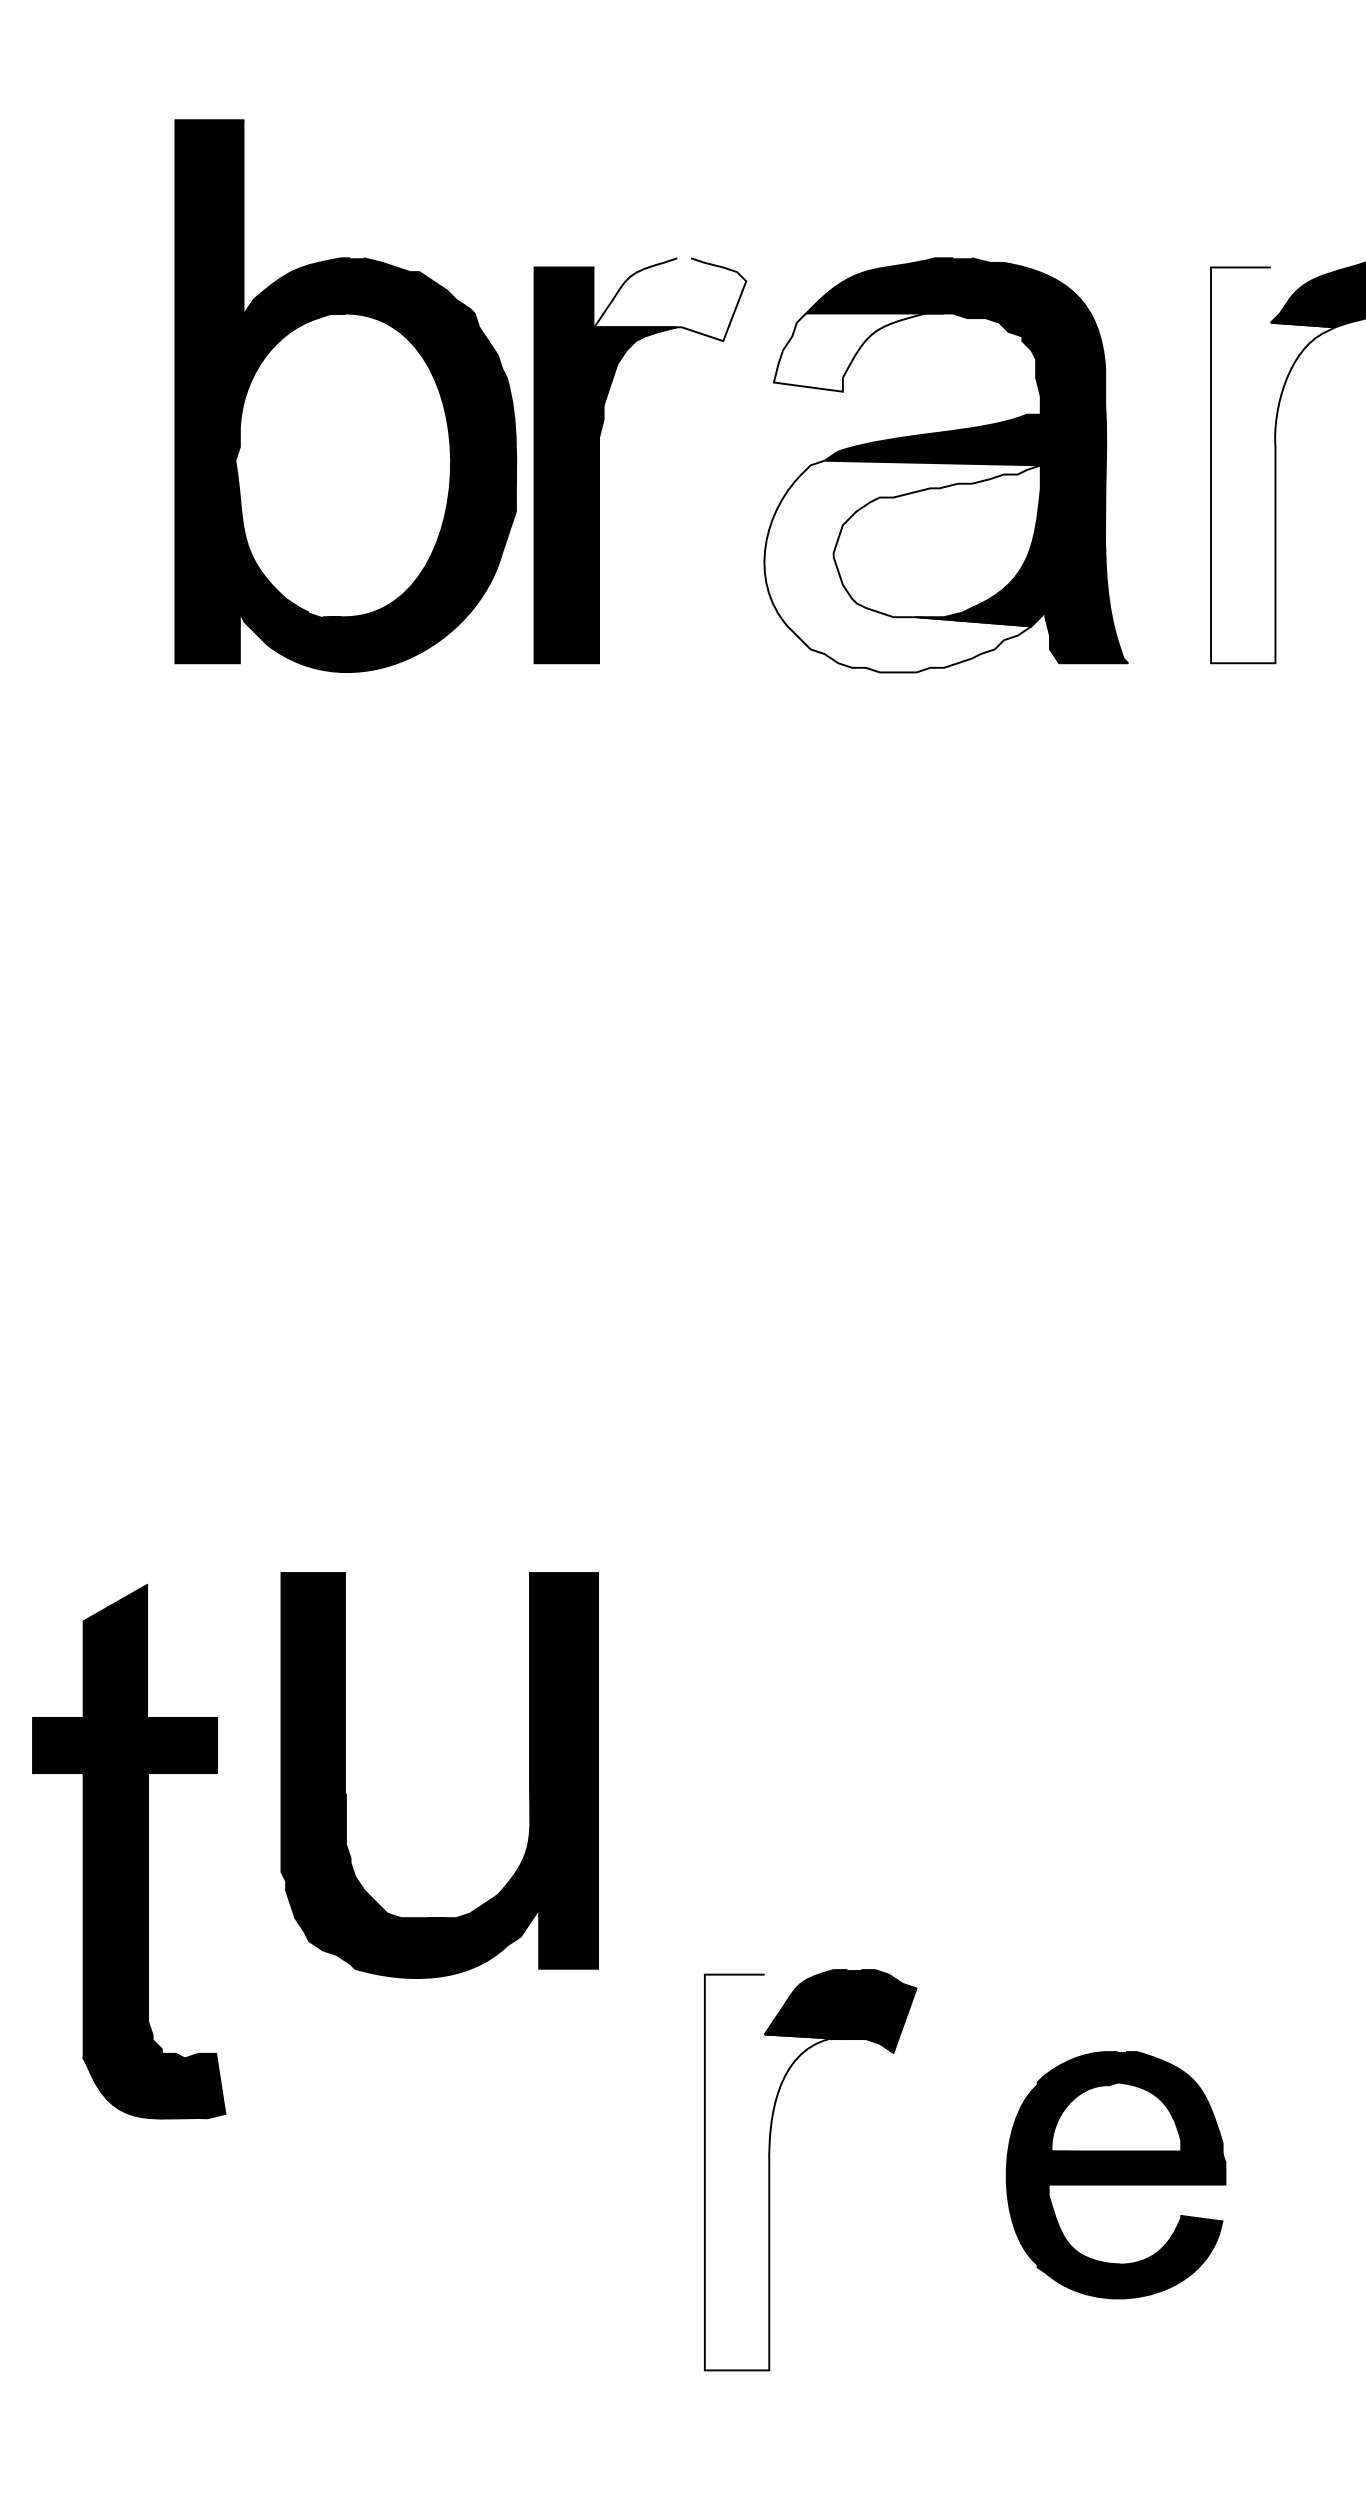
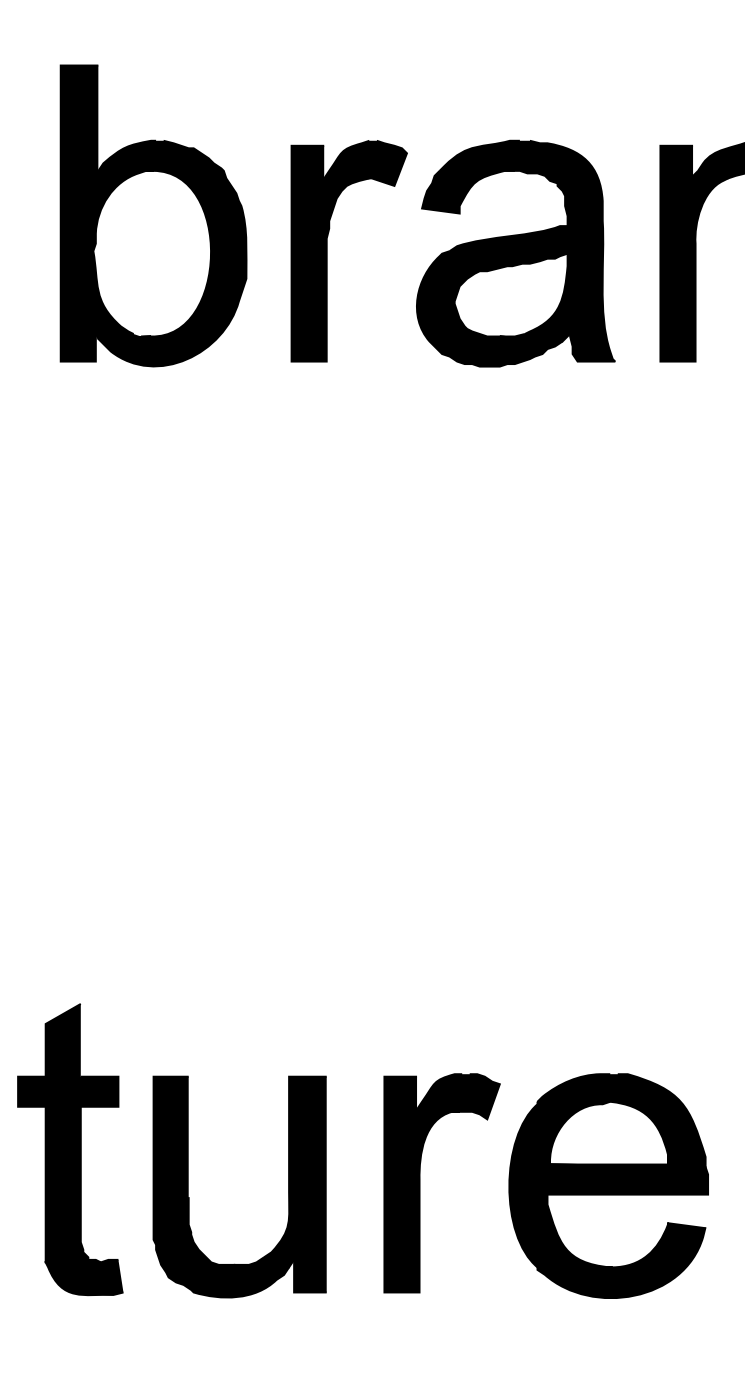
fill: (670, 298) -> (365, 162), added
fill: (859, 351) -> (468, 191), added
part: (345, 395) -> (153, 215), moved
fill: (1273, 465) -> (694, 253), added
fill: (901, 565) -> (491, 308), added
part: (528, 1774) -> (288, 1186), moved
part: (129, 1851) -> (70, 1149), moved
fill: (772, 2172) -> (421, 1184), added
part: (1115, 2174) -> (608, 1185), size x1.67

